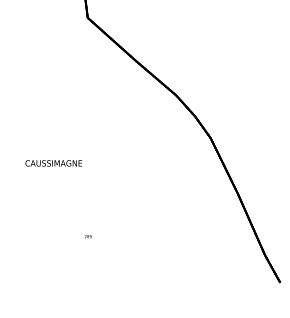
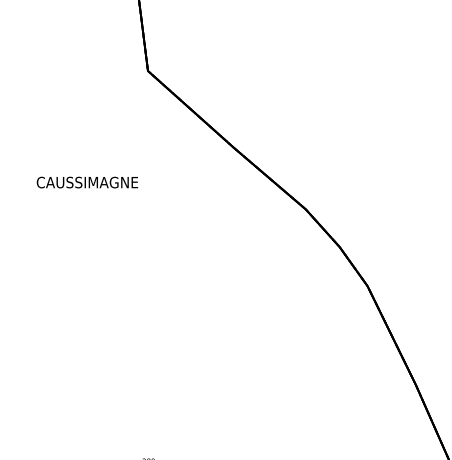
text: (53, 163) -> (86, 182), moved

